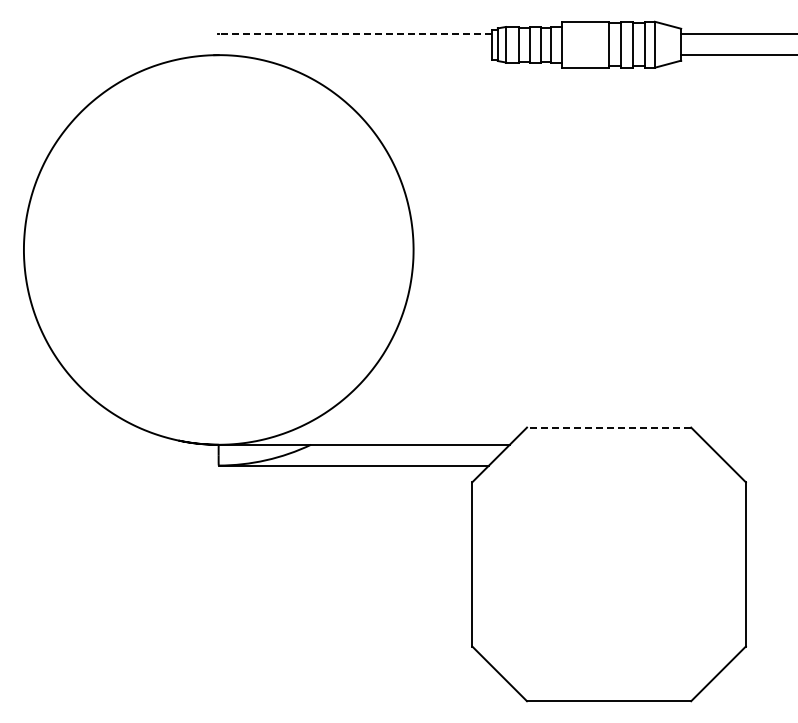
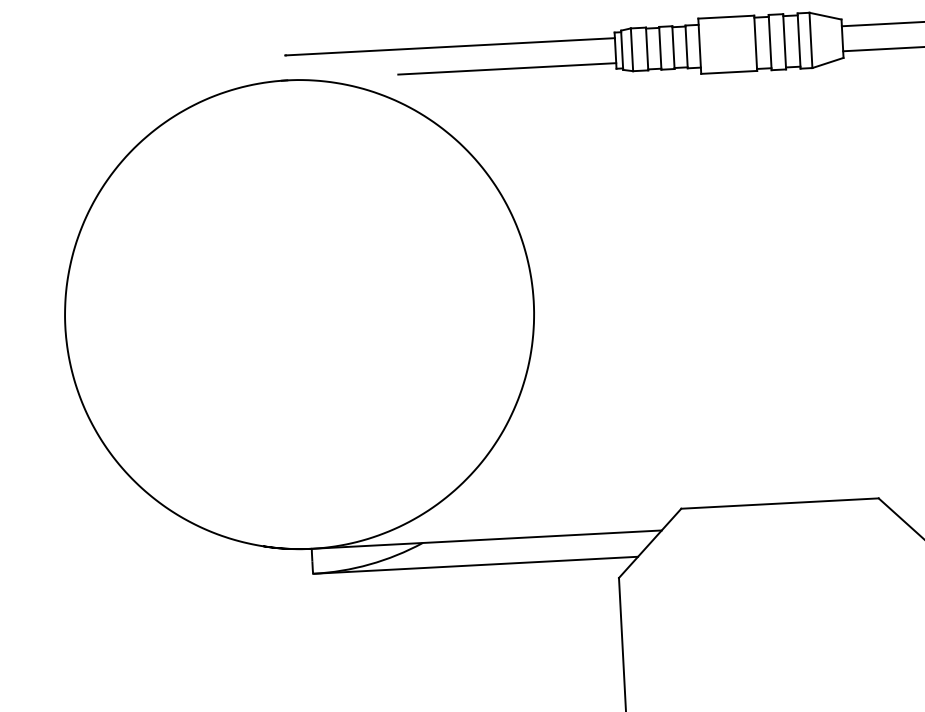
line: (355, 34) -> (450, 46), dashed -> solid
line: (401, 55) -> (507, 69), added
line: (608, 427) -> (779, 503), dashed -> solid

